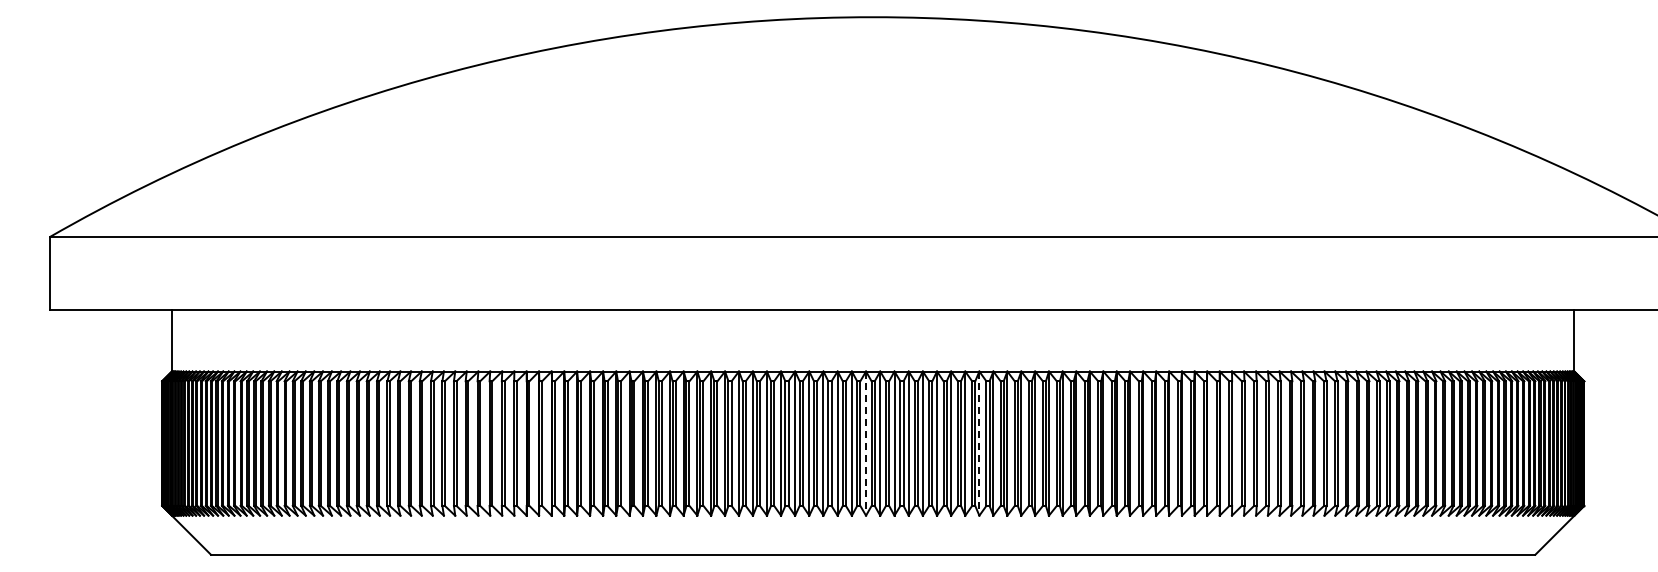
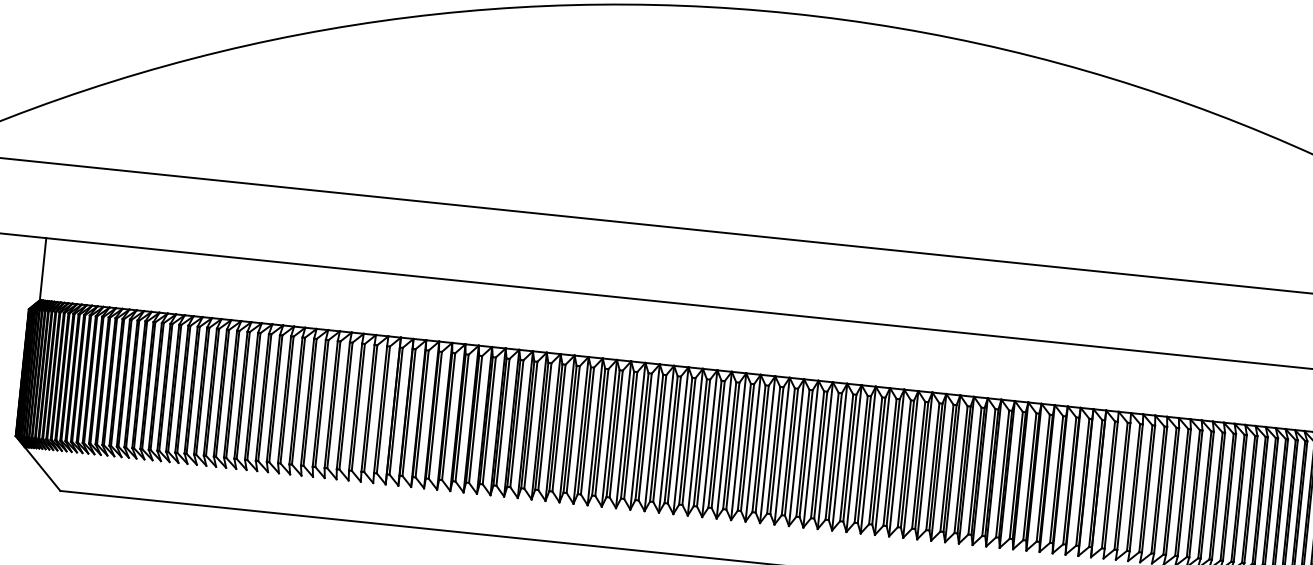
line: (866, 444) -> (739, 447), dashed -> solid
line: (979, 444) -> (854, 459), dashed -> solid

